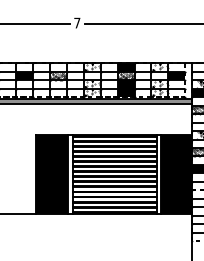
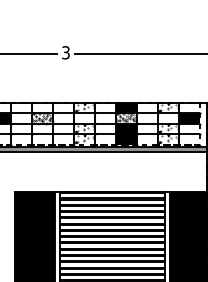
text: (77, 22) -> (66, 52), 7 -> 3

